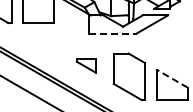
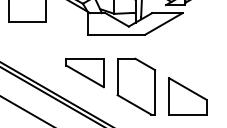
line: (112, 33) -> (116, 34), dashed -> solid
part: (86, 65) -> (84, 73), size x1.67
line: (171, 78) -> (186, 88), dashed -> solid

